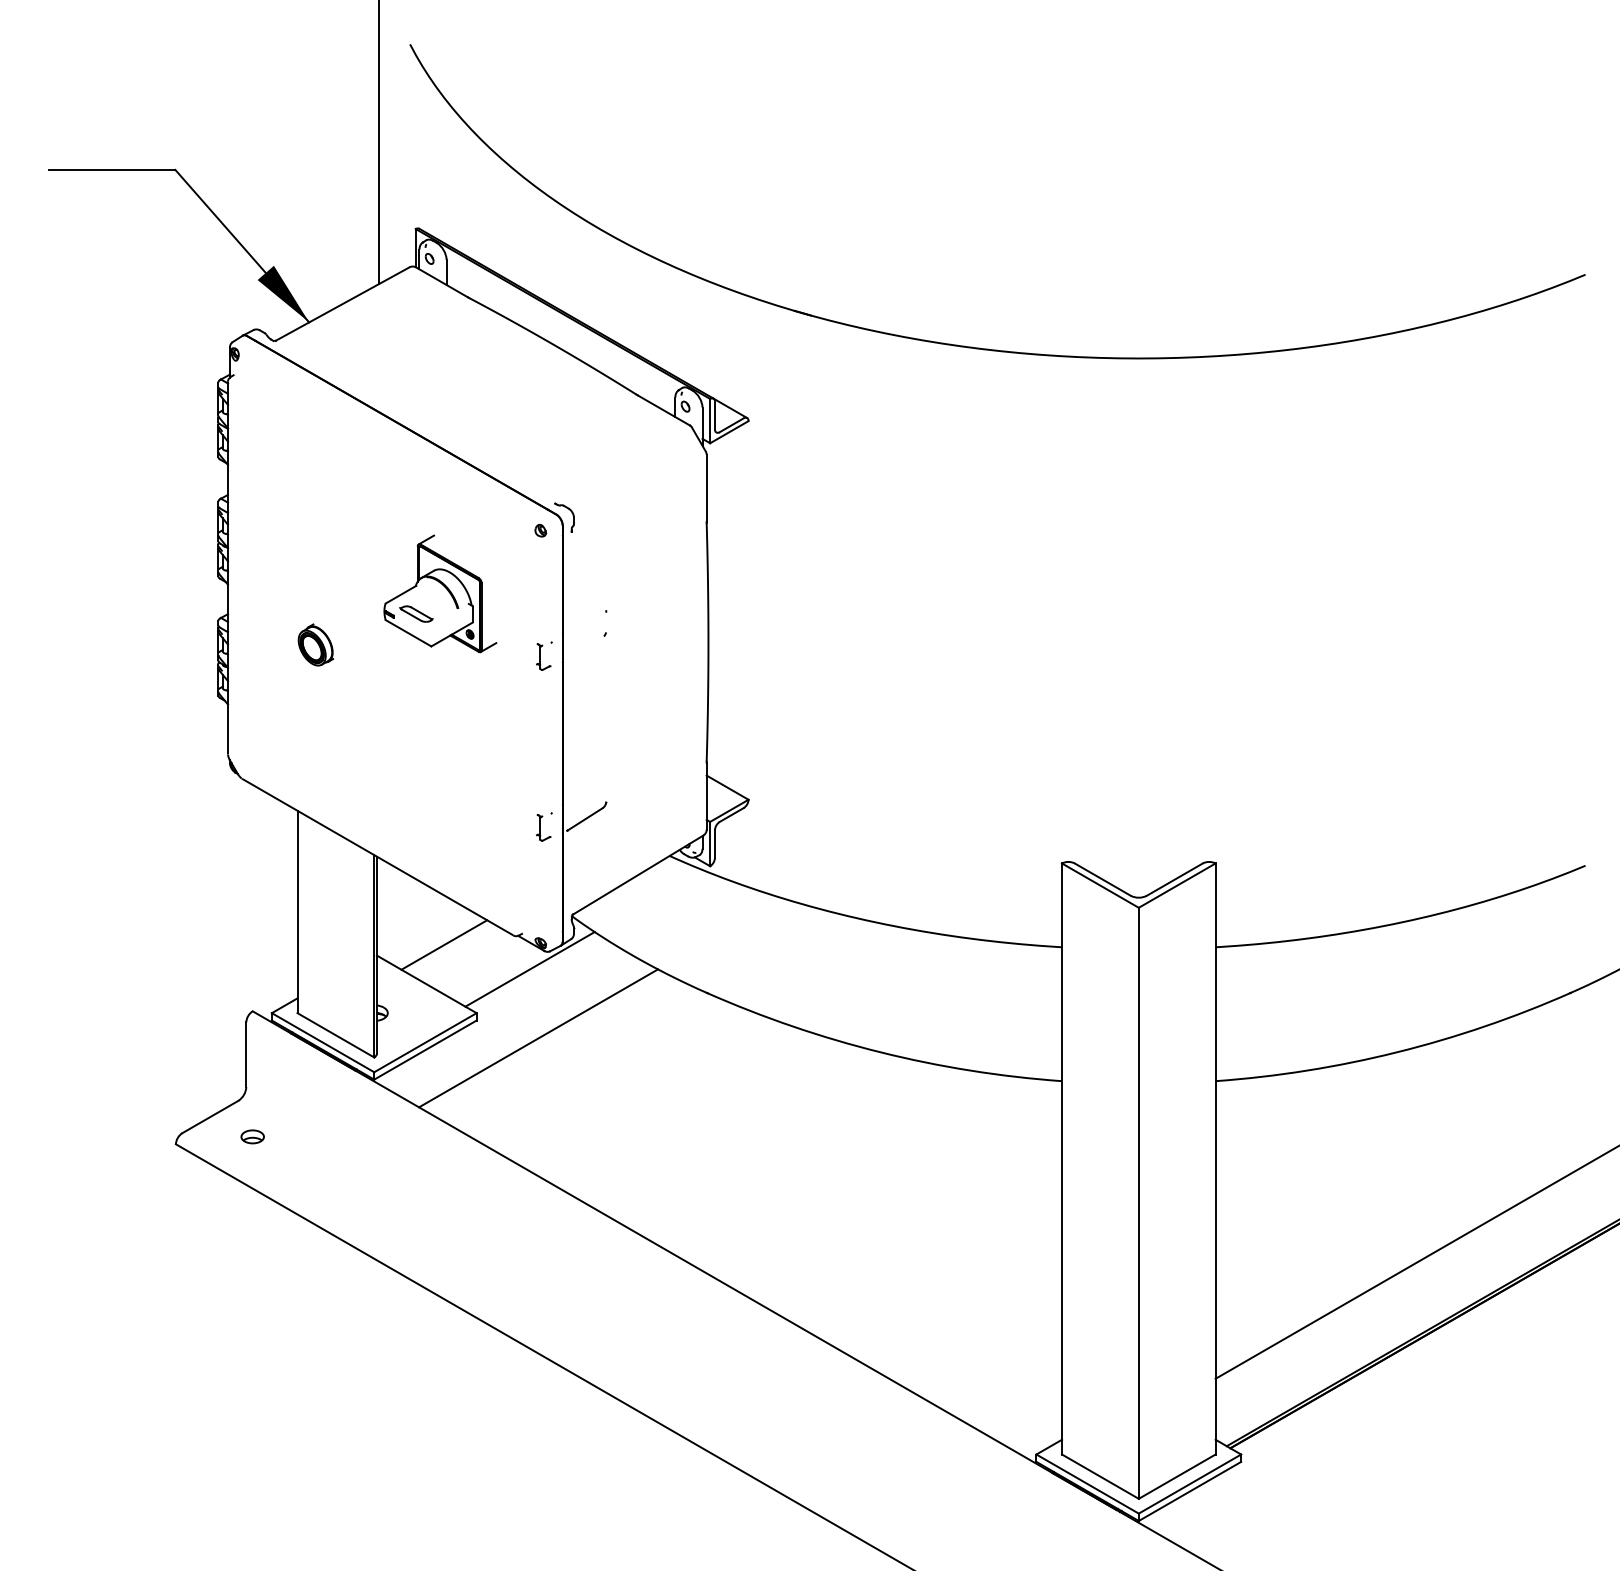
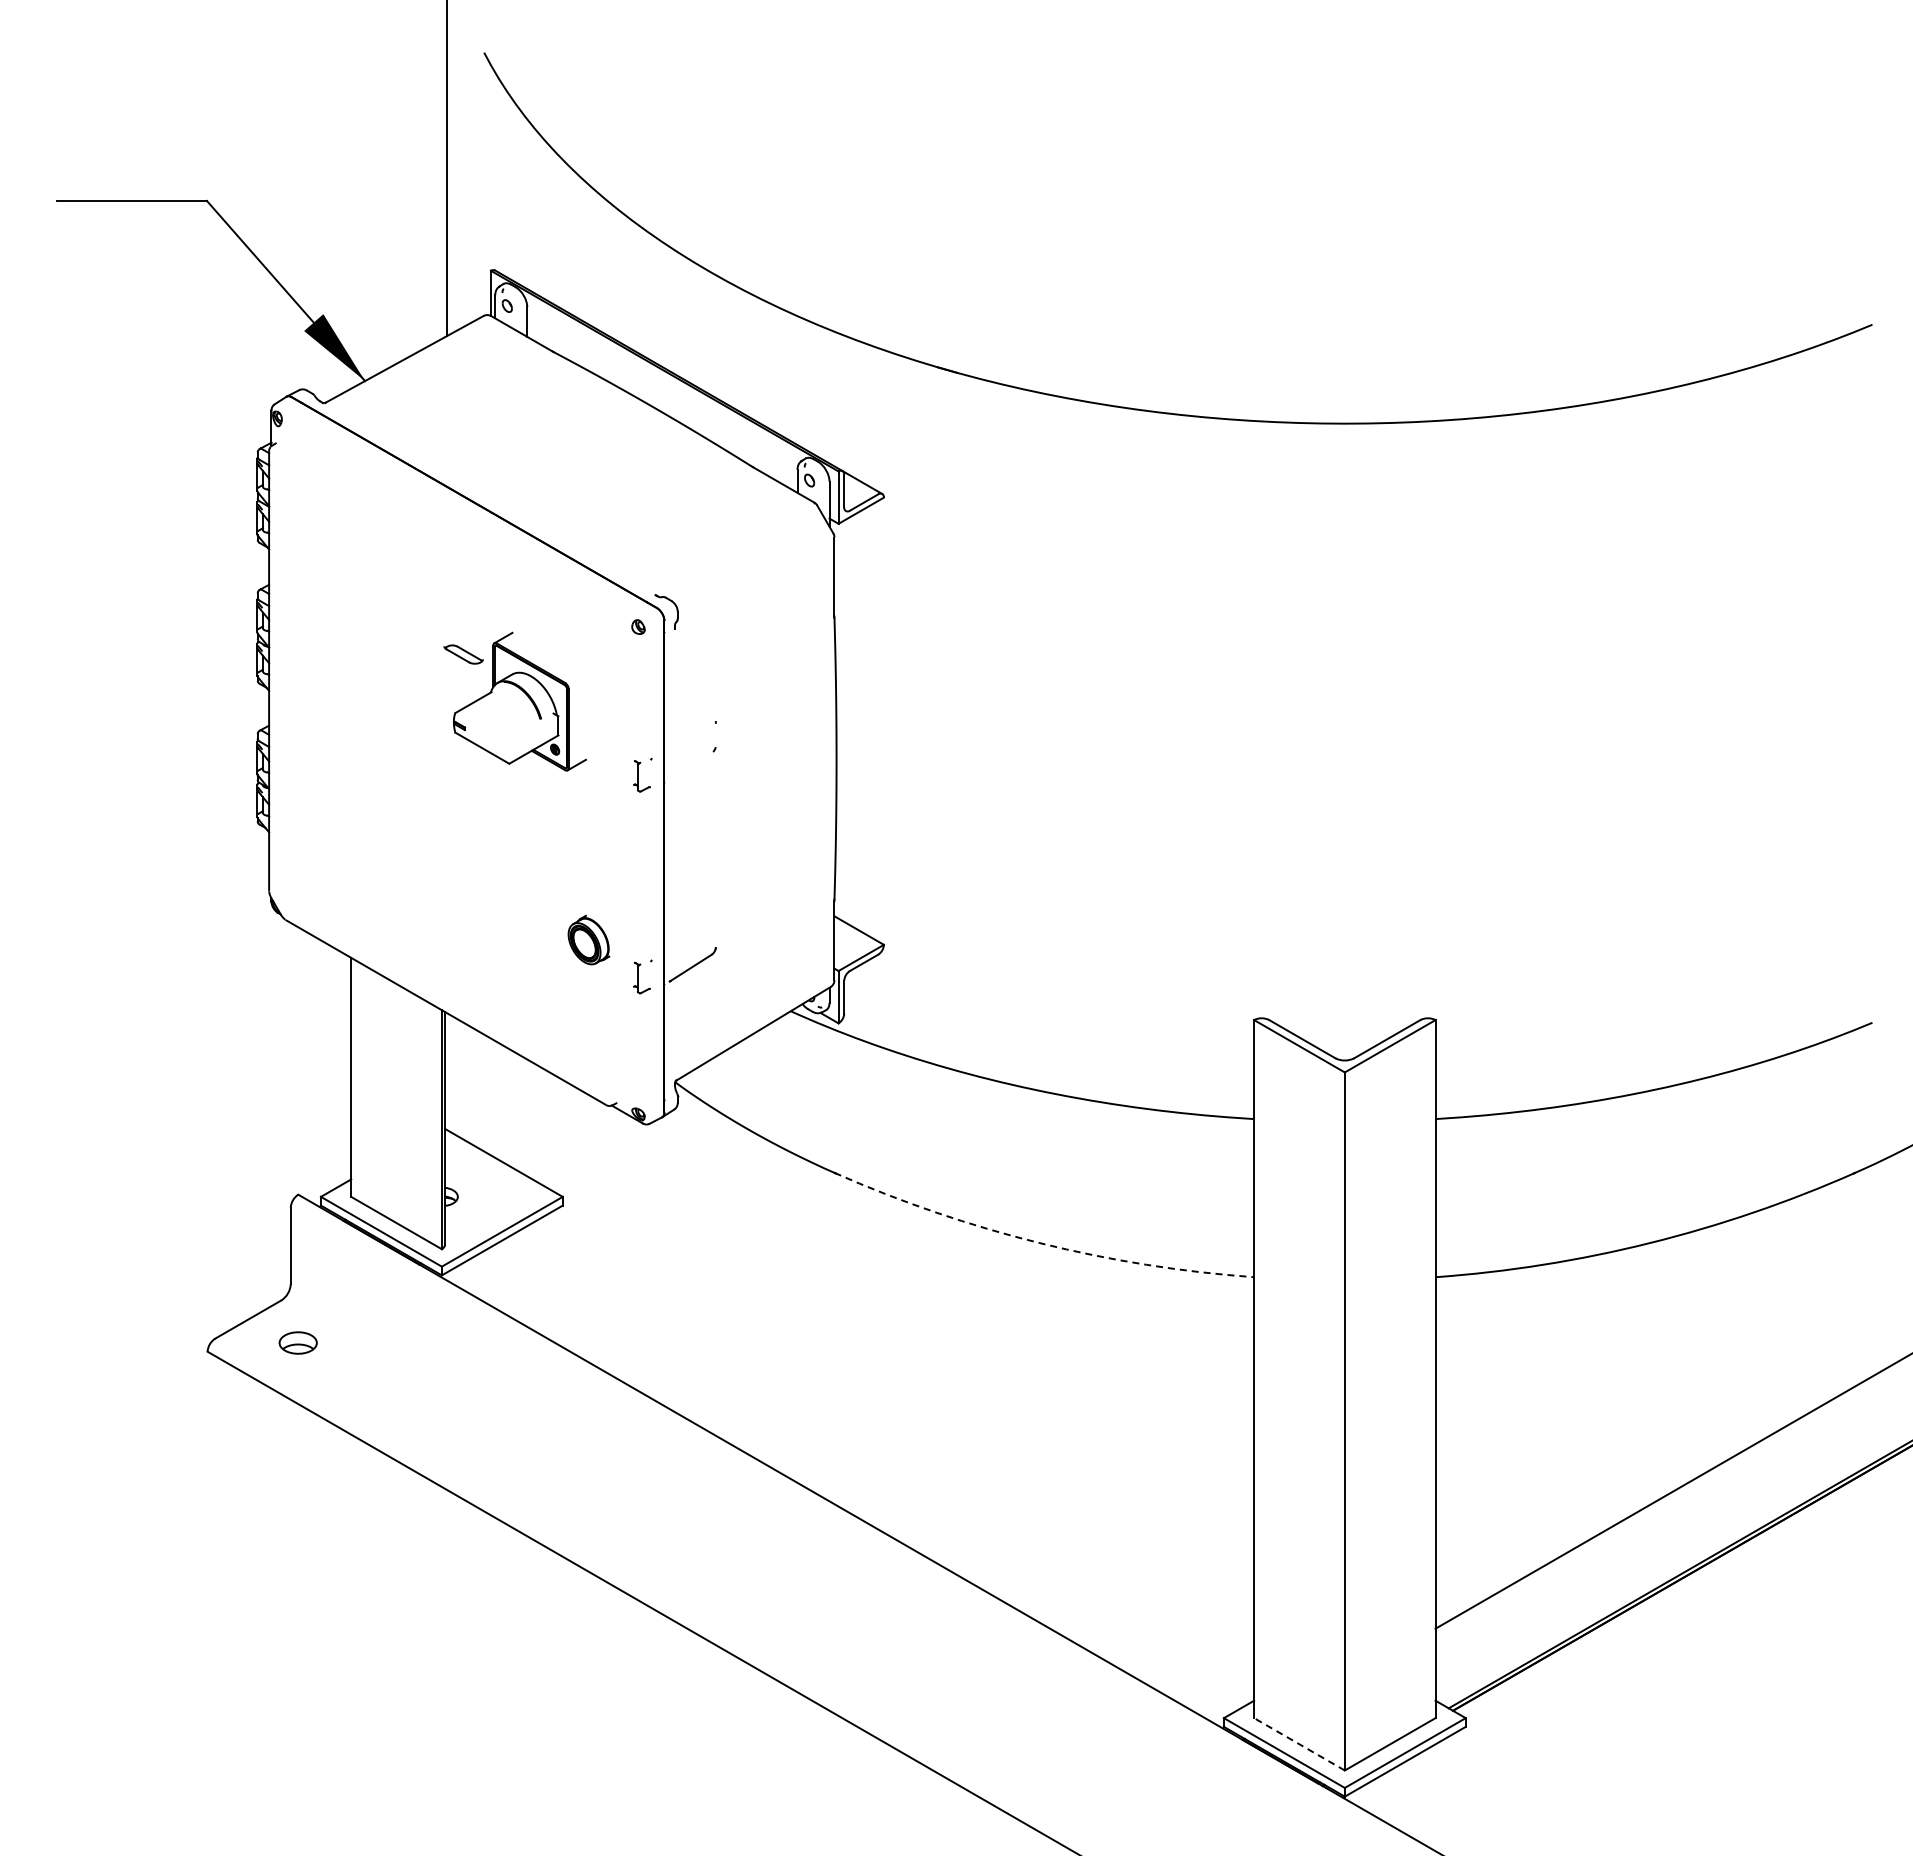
part: (416, 614) -> (463, 654), moved
part: (315, 644) -> (588, 939), moved
line: (444, 945) -> (524, 1116), removed
line: (529, 969) -> (625, 1145), removed
line: (538, 1038) -> (635, 1226), removed
arc: (880, 1052) -> (1039, 1243), solid -> dashed
part: (252, 1136) -> (298, 1342), size x1.4
line: (1100, 1476) -> (1299, 1744), solid -> dashed

